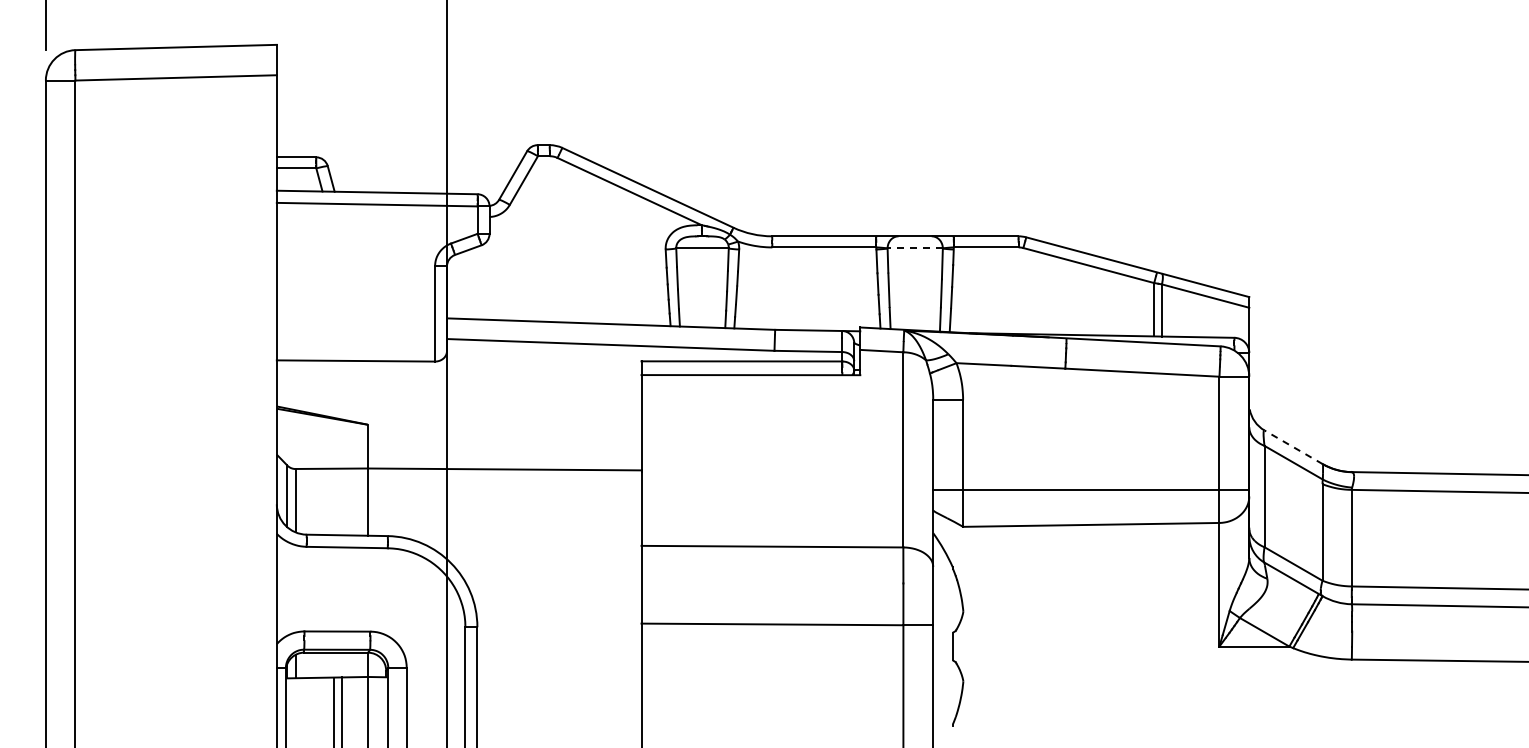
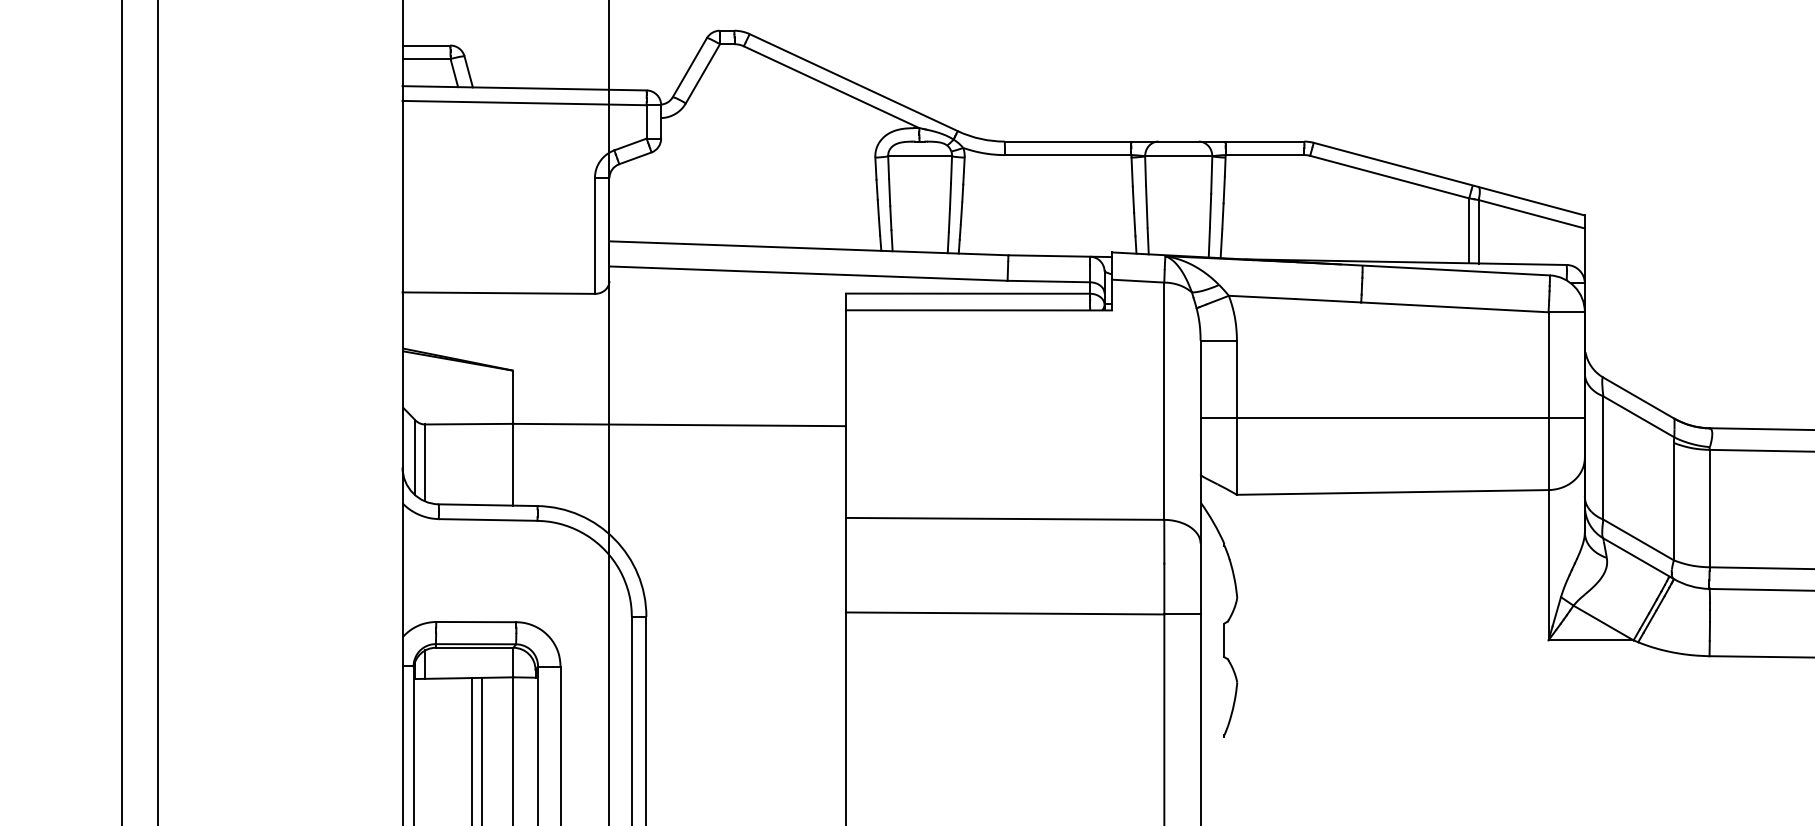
line: (915, 248) -> (1179, 156), dashed -> solid
line: (1293, 447) -> (1638, 398), dashed -> solid
line: (1091, 489) -> (1393, 417), moved

